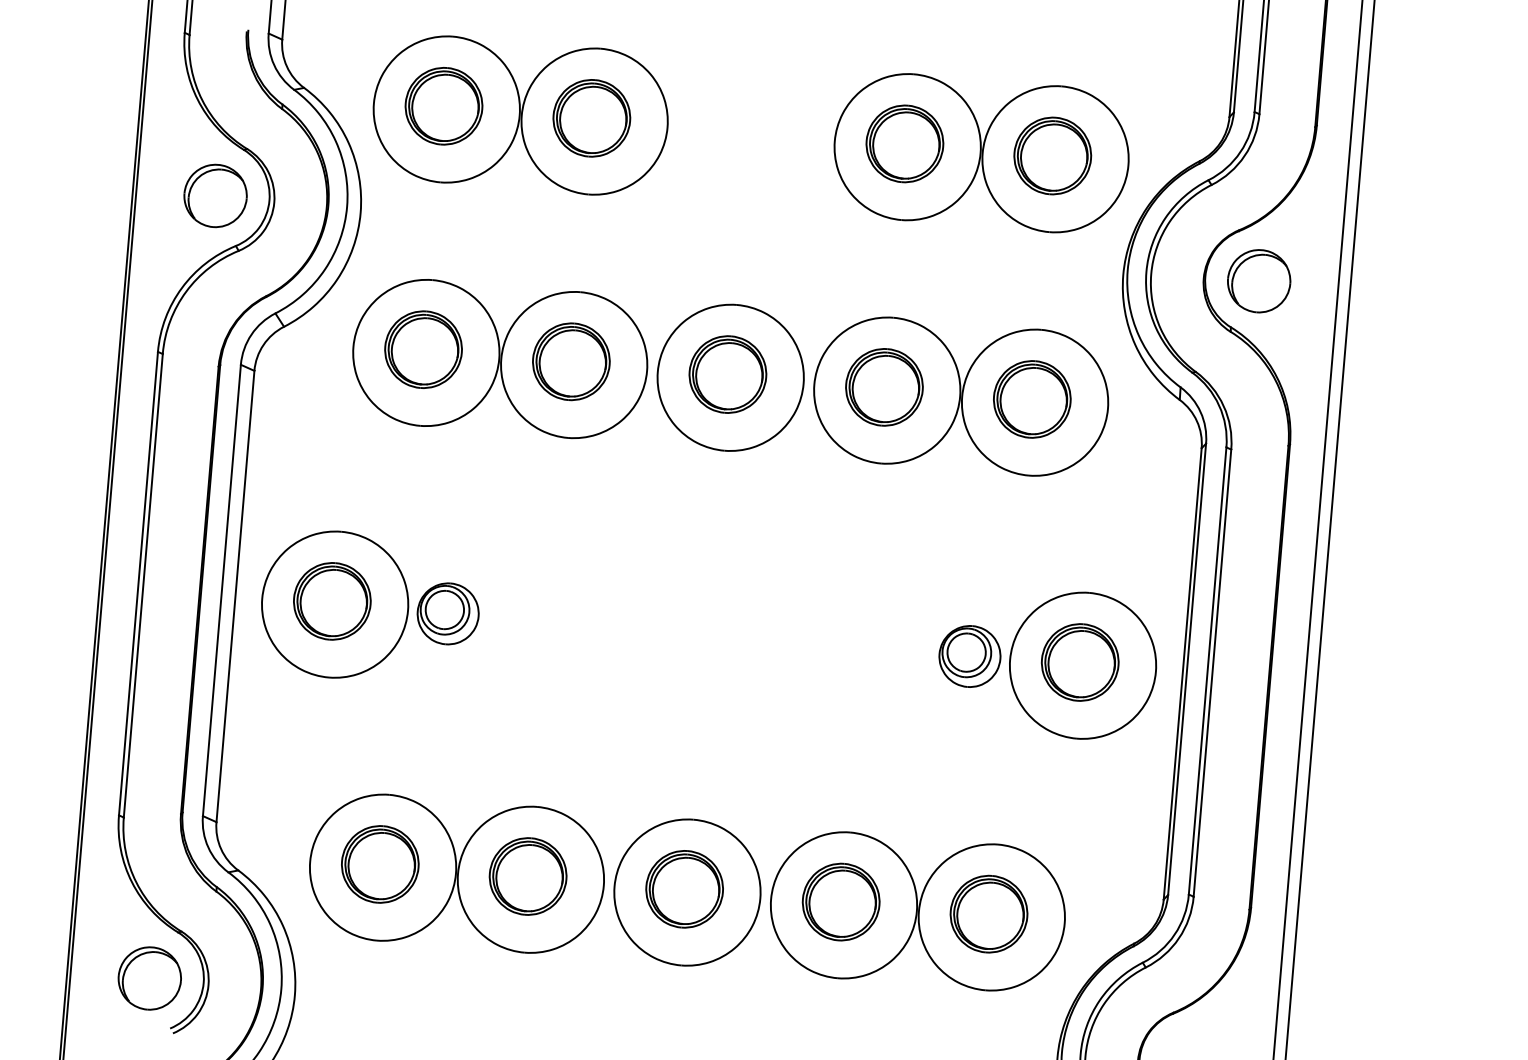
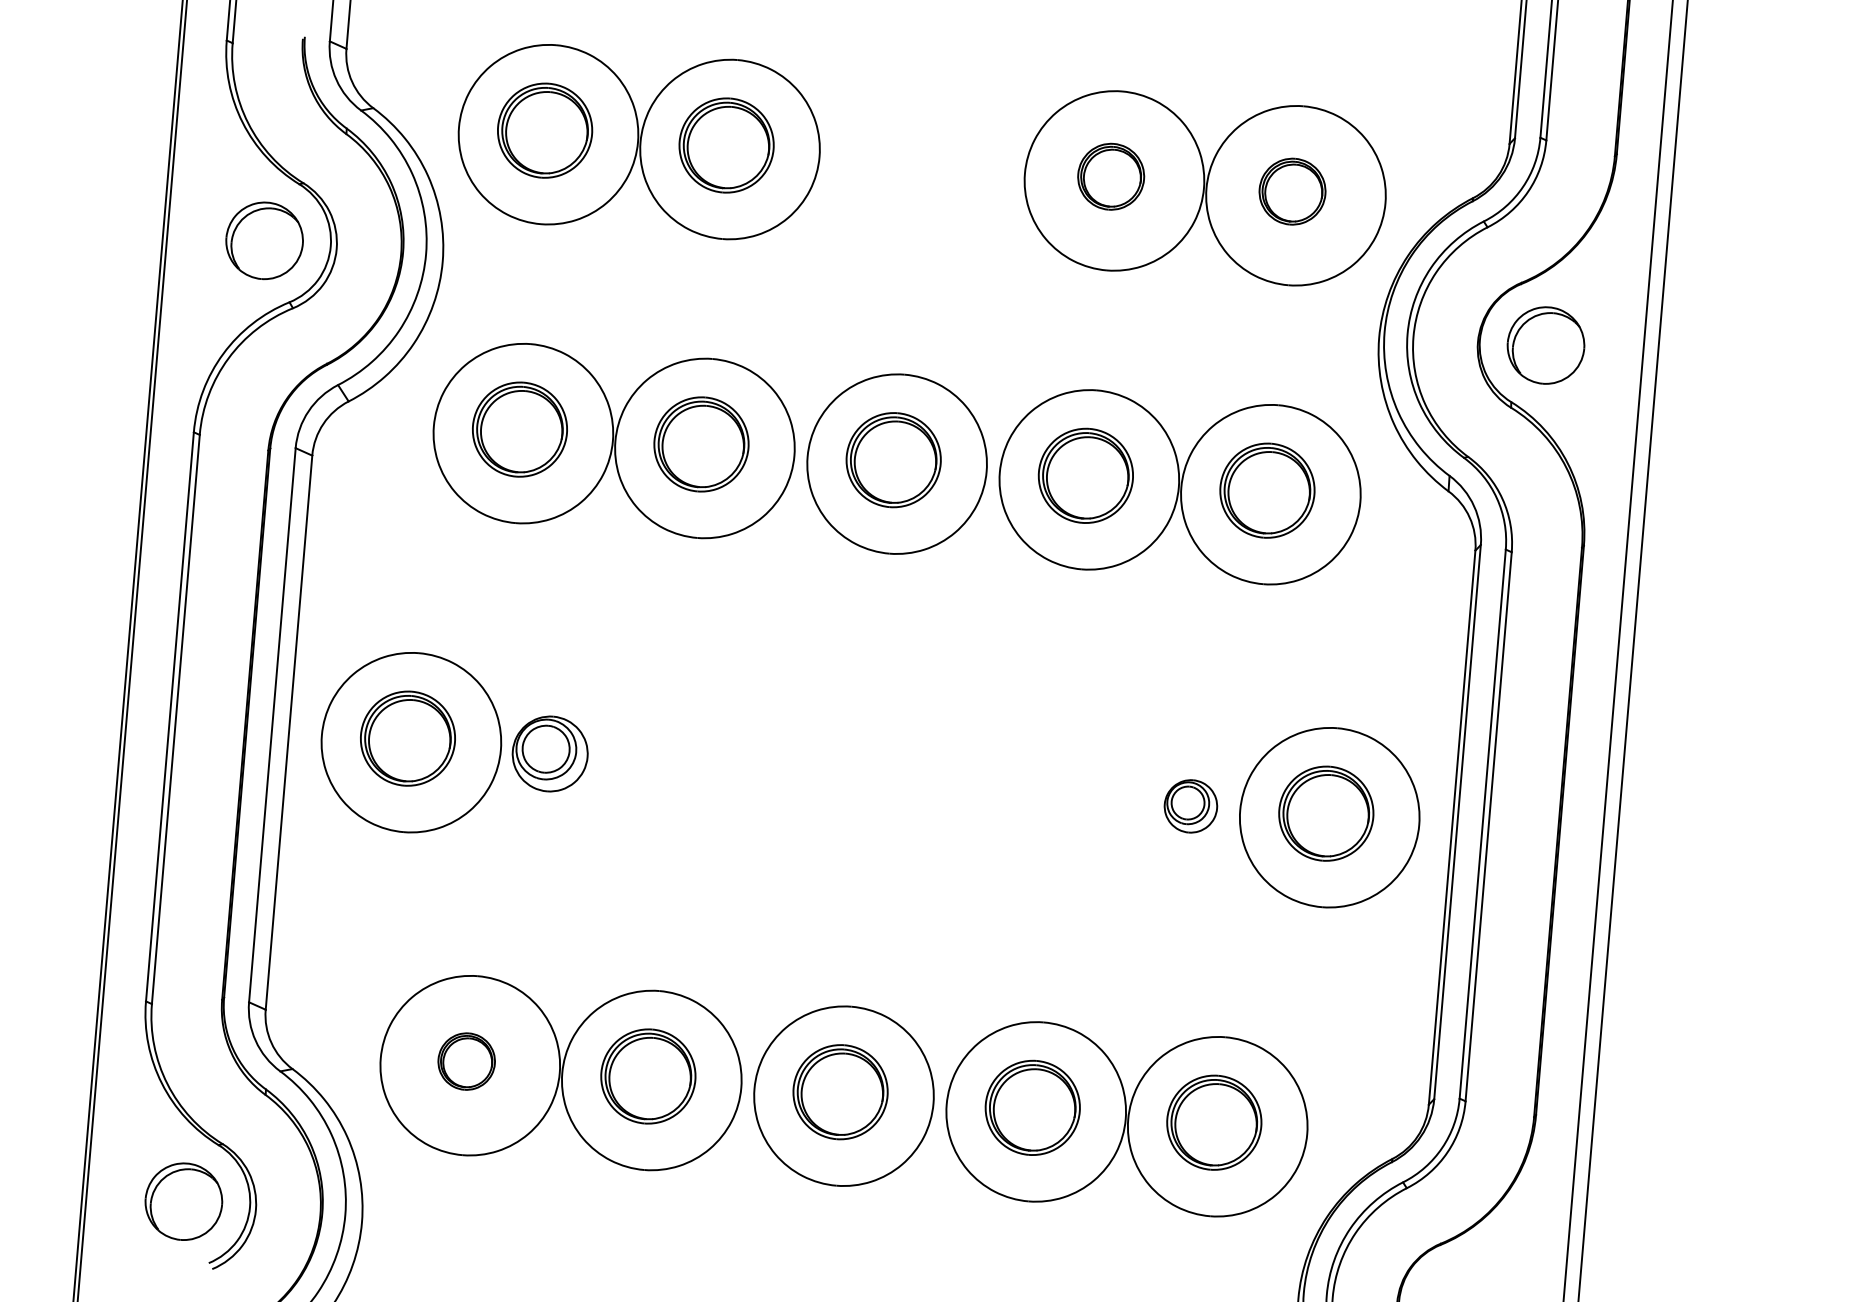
part: (905, 143) -> (1111, 176), size x0.7
part: (1052, 155) -> (1292, 191), size x0.7
part: (969, 656) -> (1190, 806), size x0.7
part: (380, 864) -> (466, 1061), size x0.6

